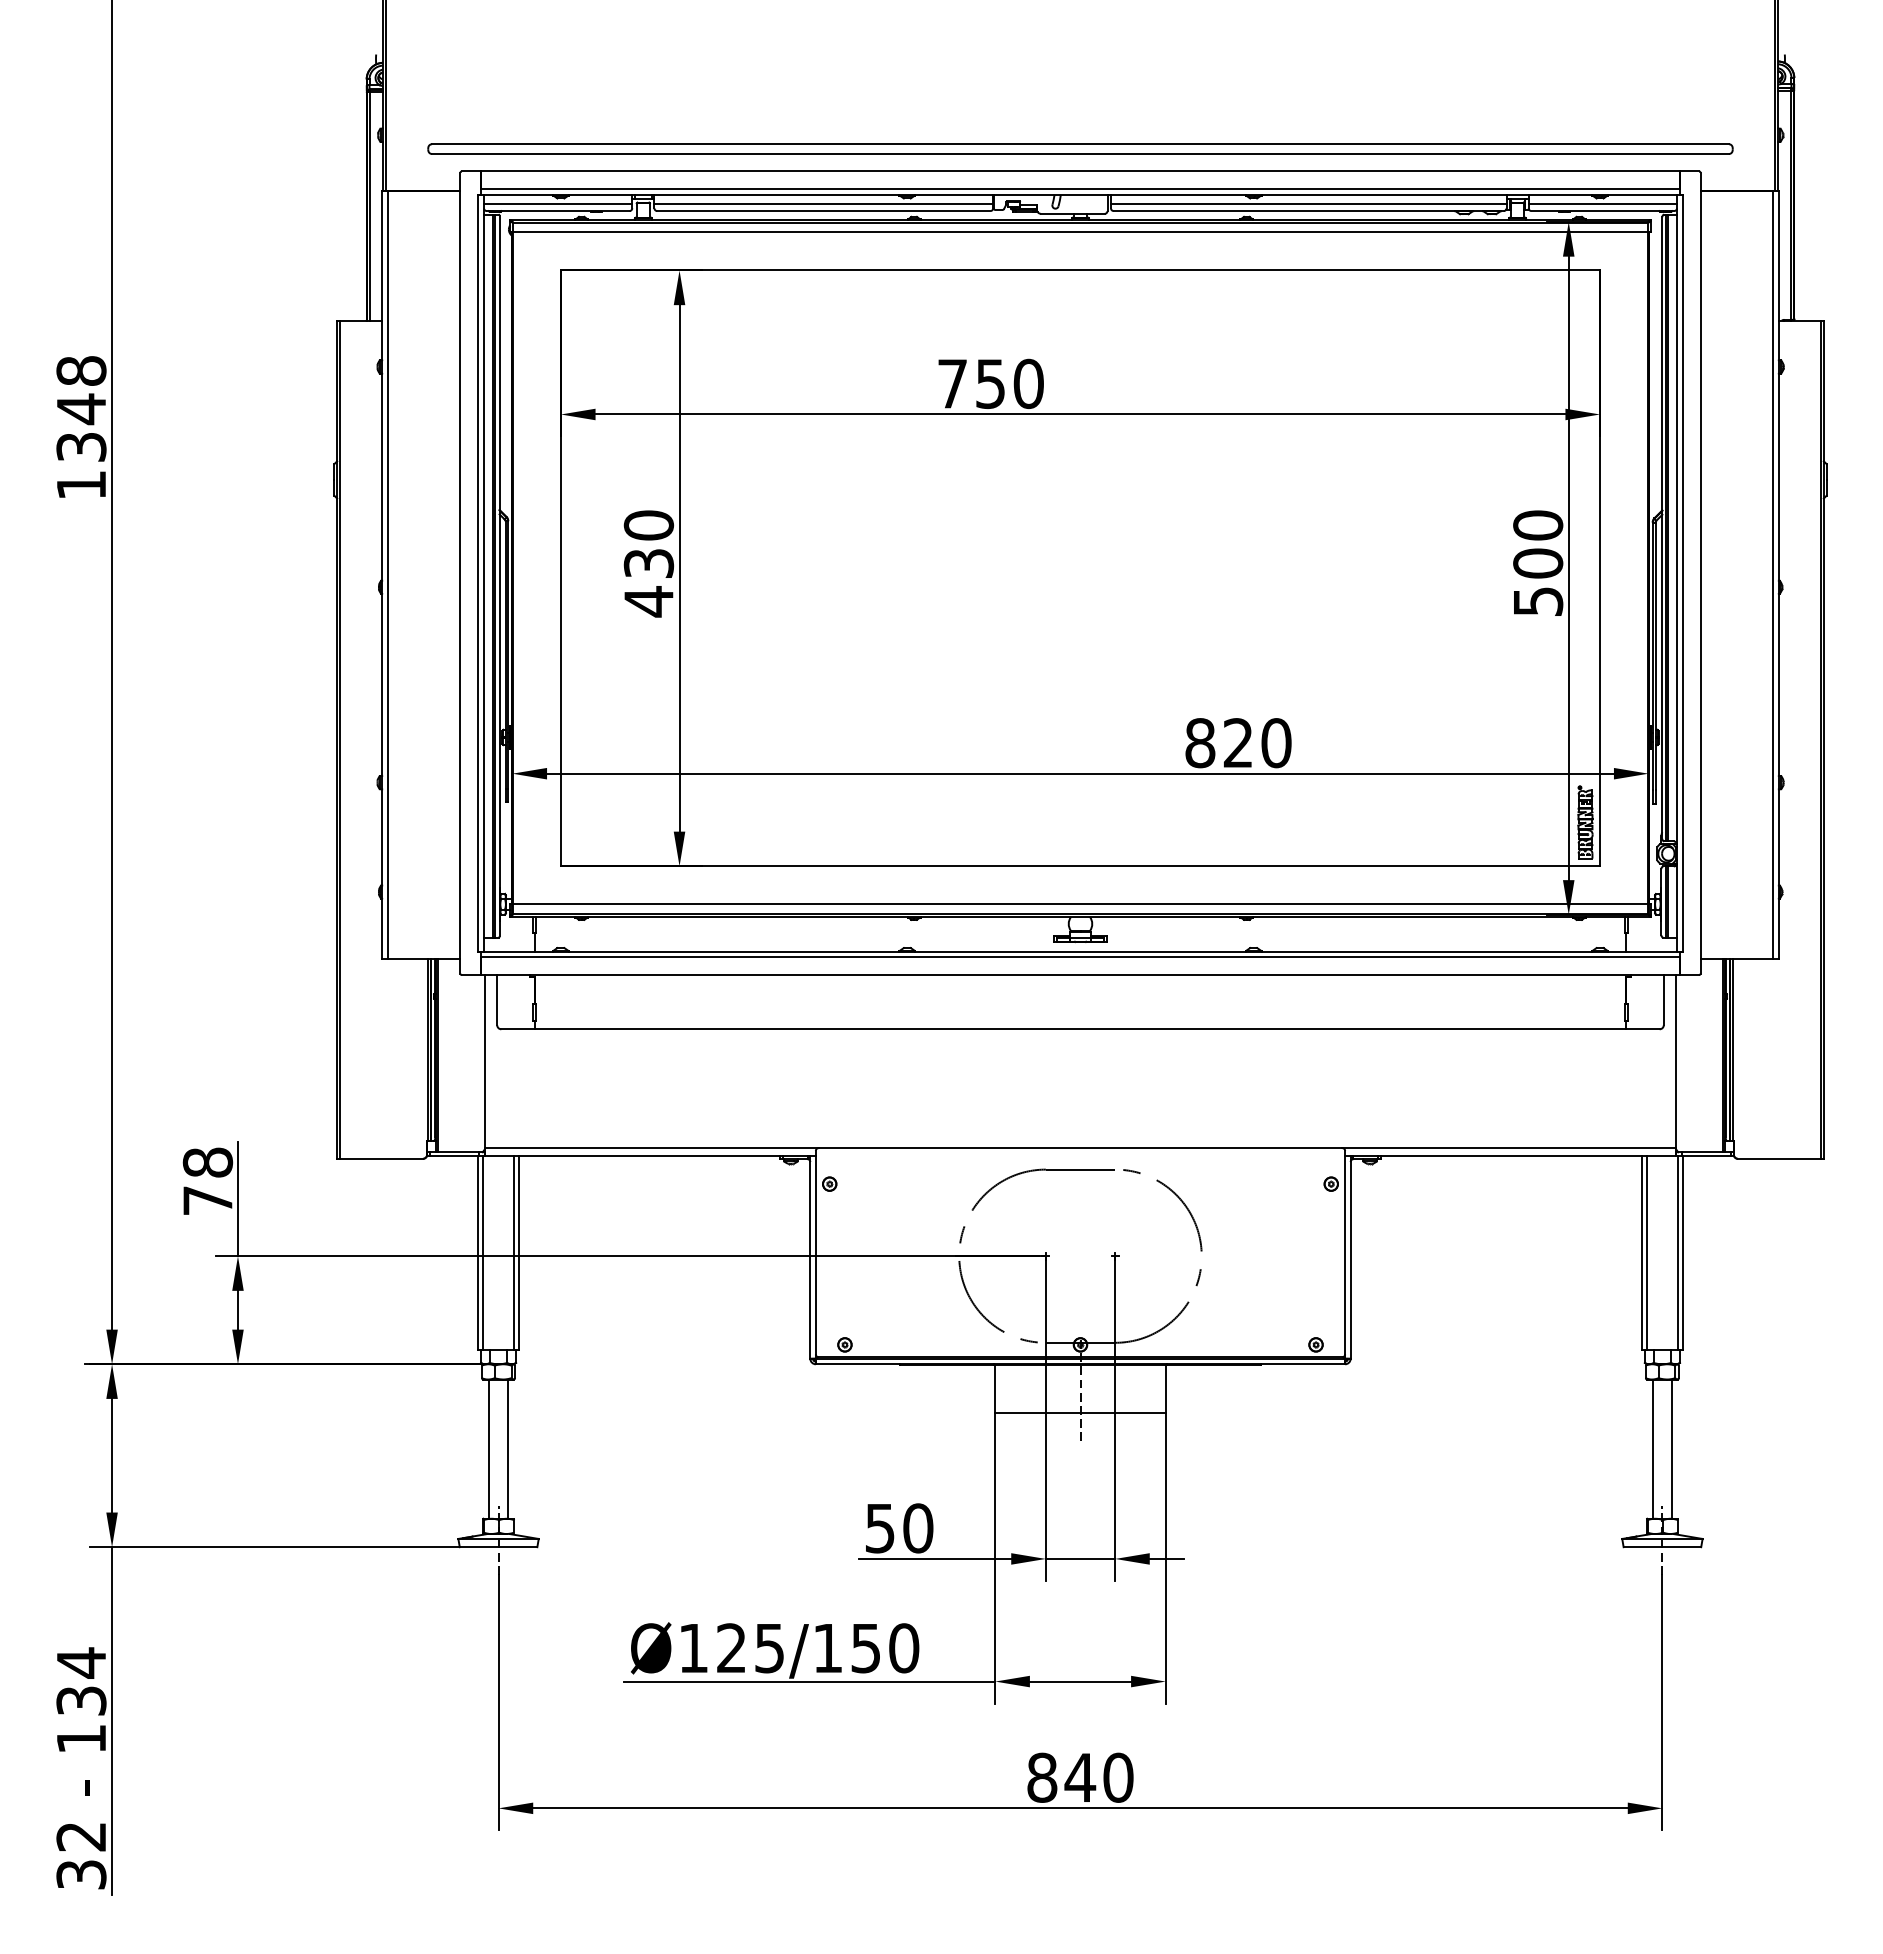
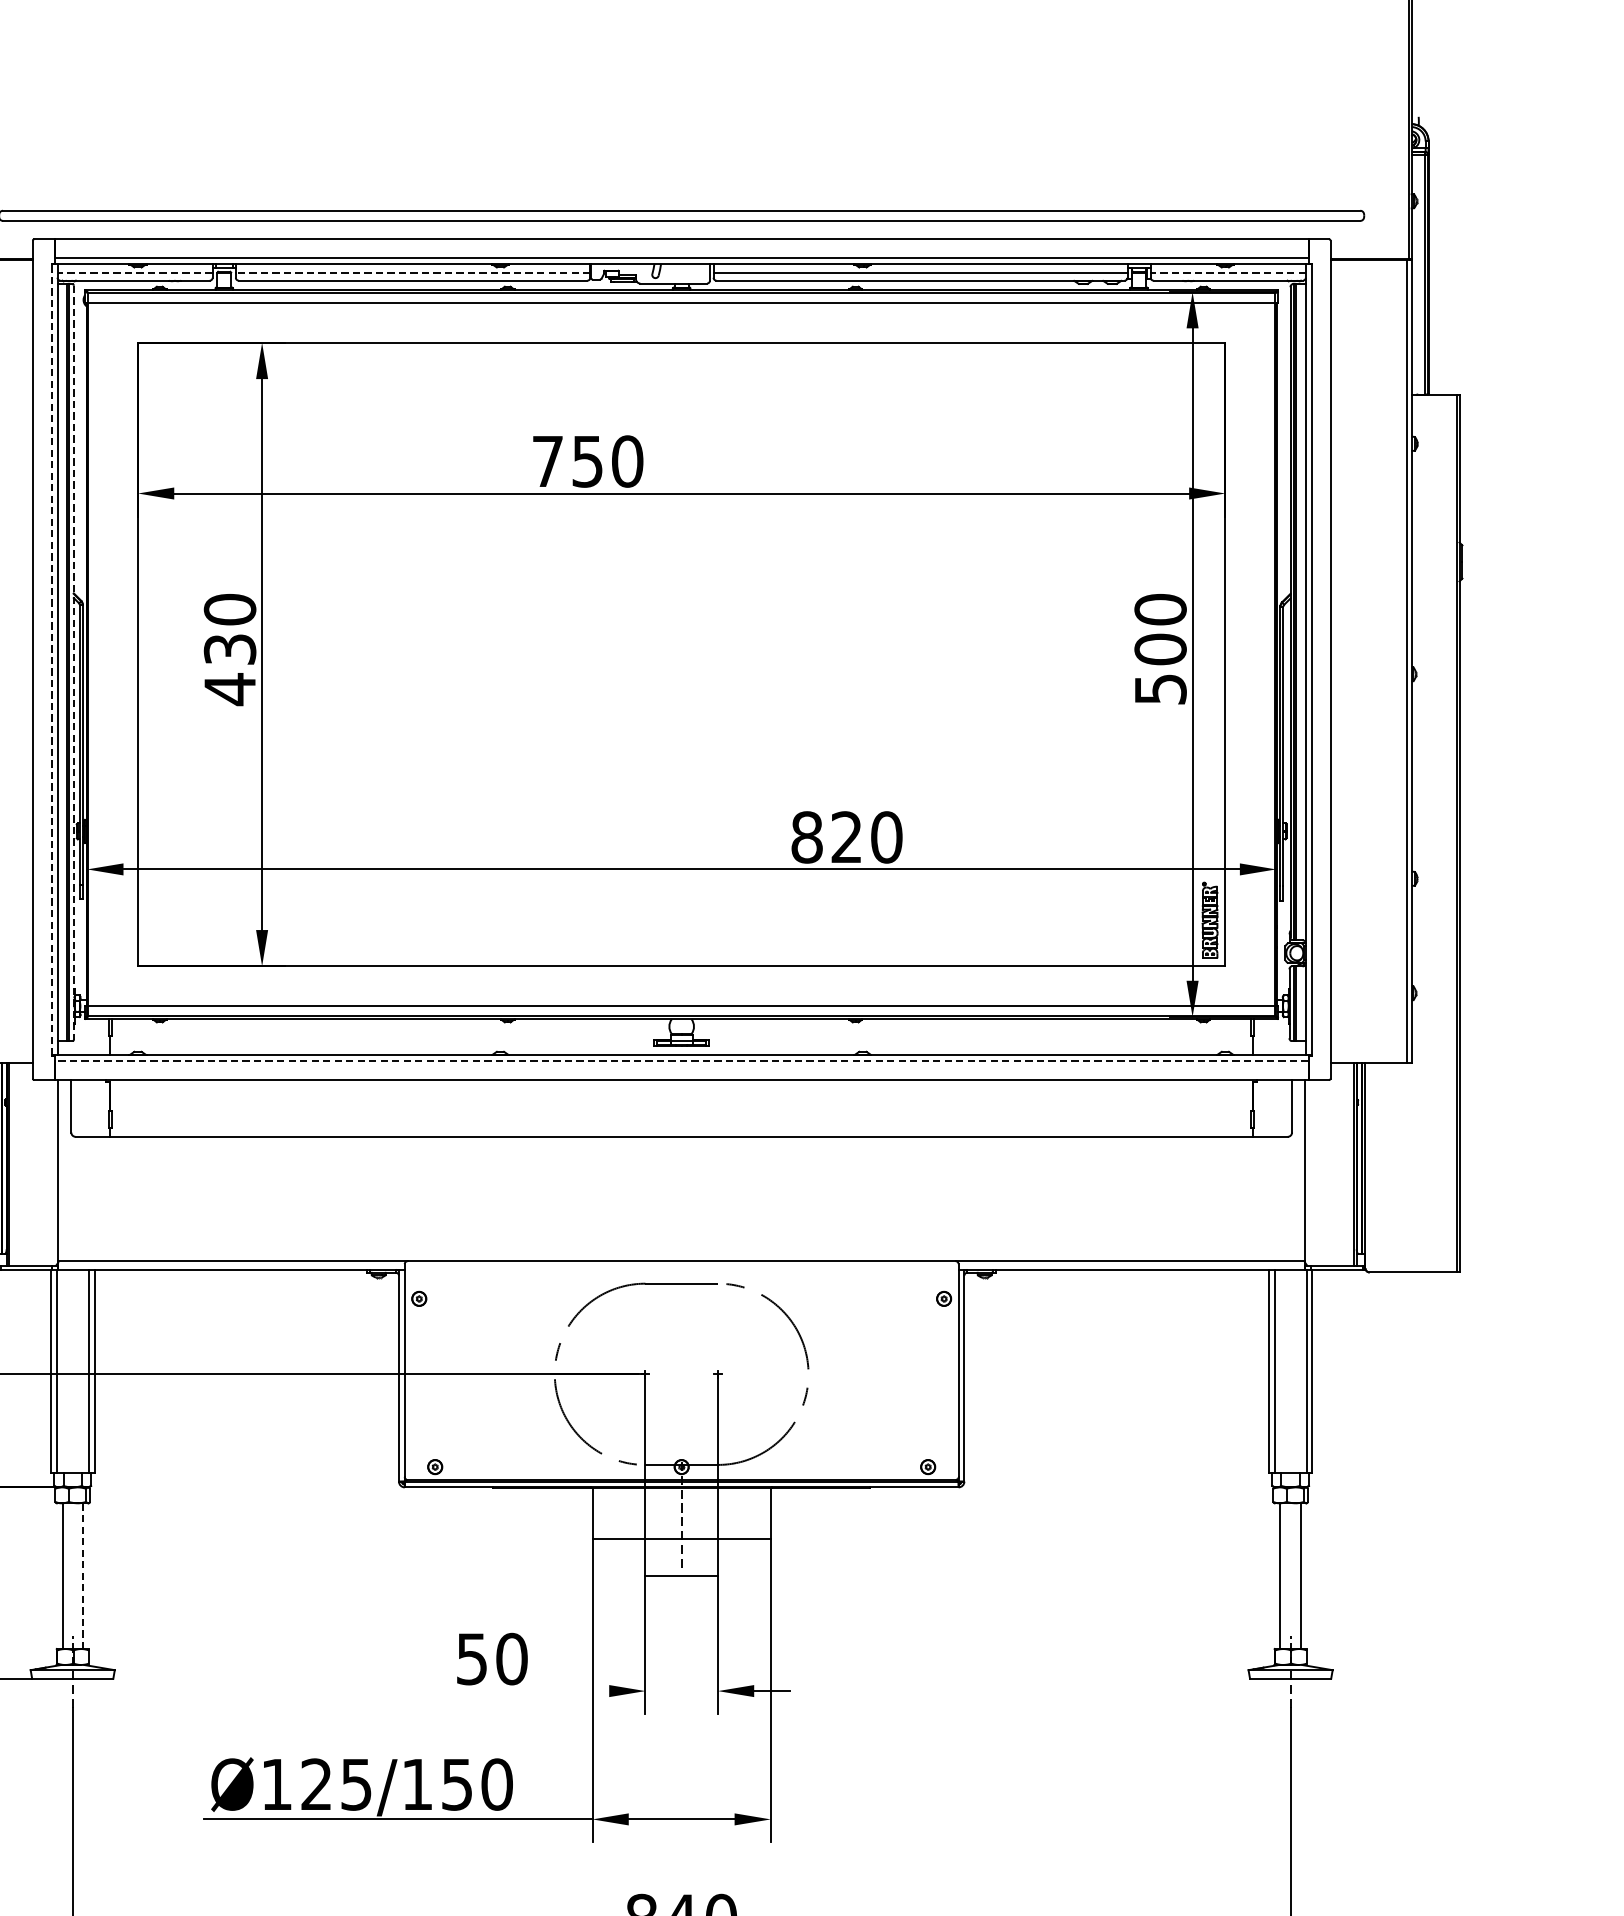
line: (557, 204) -> (134, 273), solid -> dashed
line: (823, 204) -> (412, 273), solid -> dashed
line: (1602, 204) -> (1227, 273), solid -> dashed
line: (478, 572) -> (51, 658), solid -> dashed
line: (499, 576) -> (73, 663), solid -> dashed
line: (1080, 957) -> (681, 1061), solid -> dashed
line: (508, 1449) -> (83, 1576), solid -> dashed
line: (935, 1558) -> (529, 1690), removed
line: (1080, 1558) -> (681, 1575), moved

